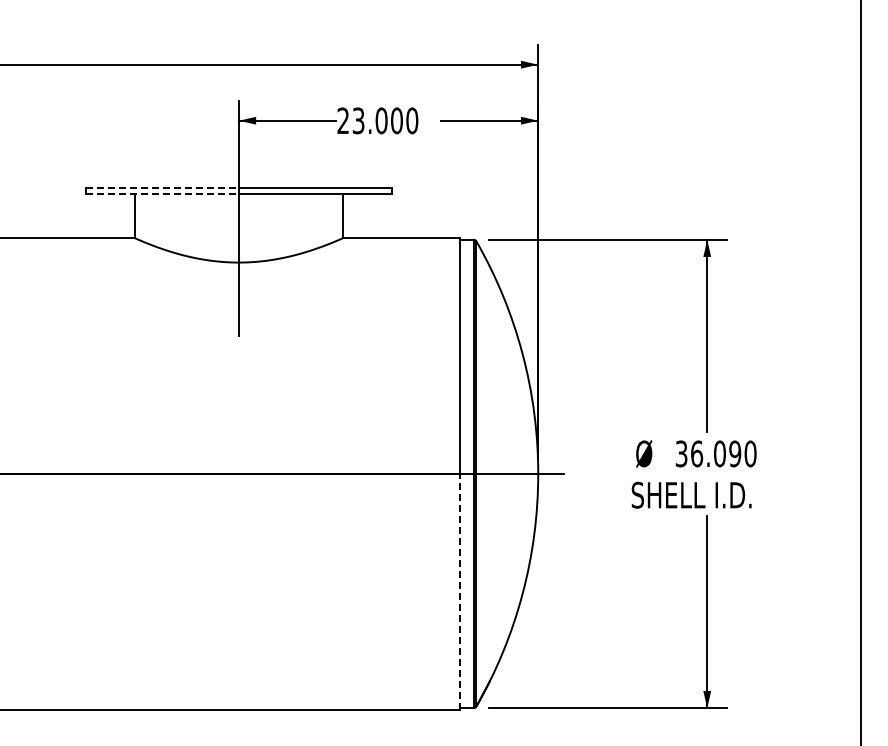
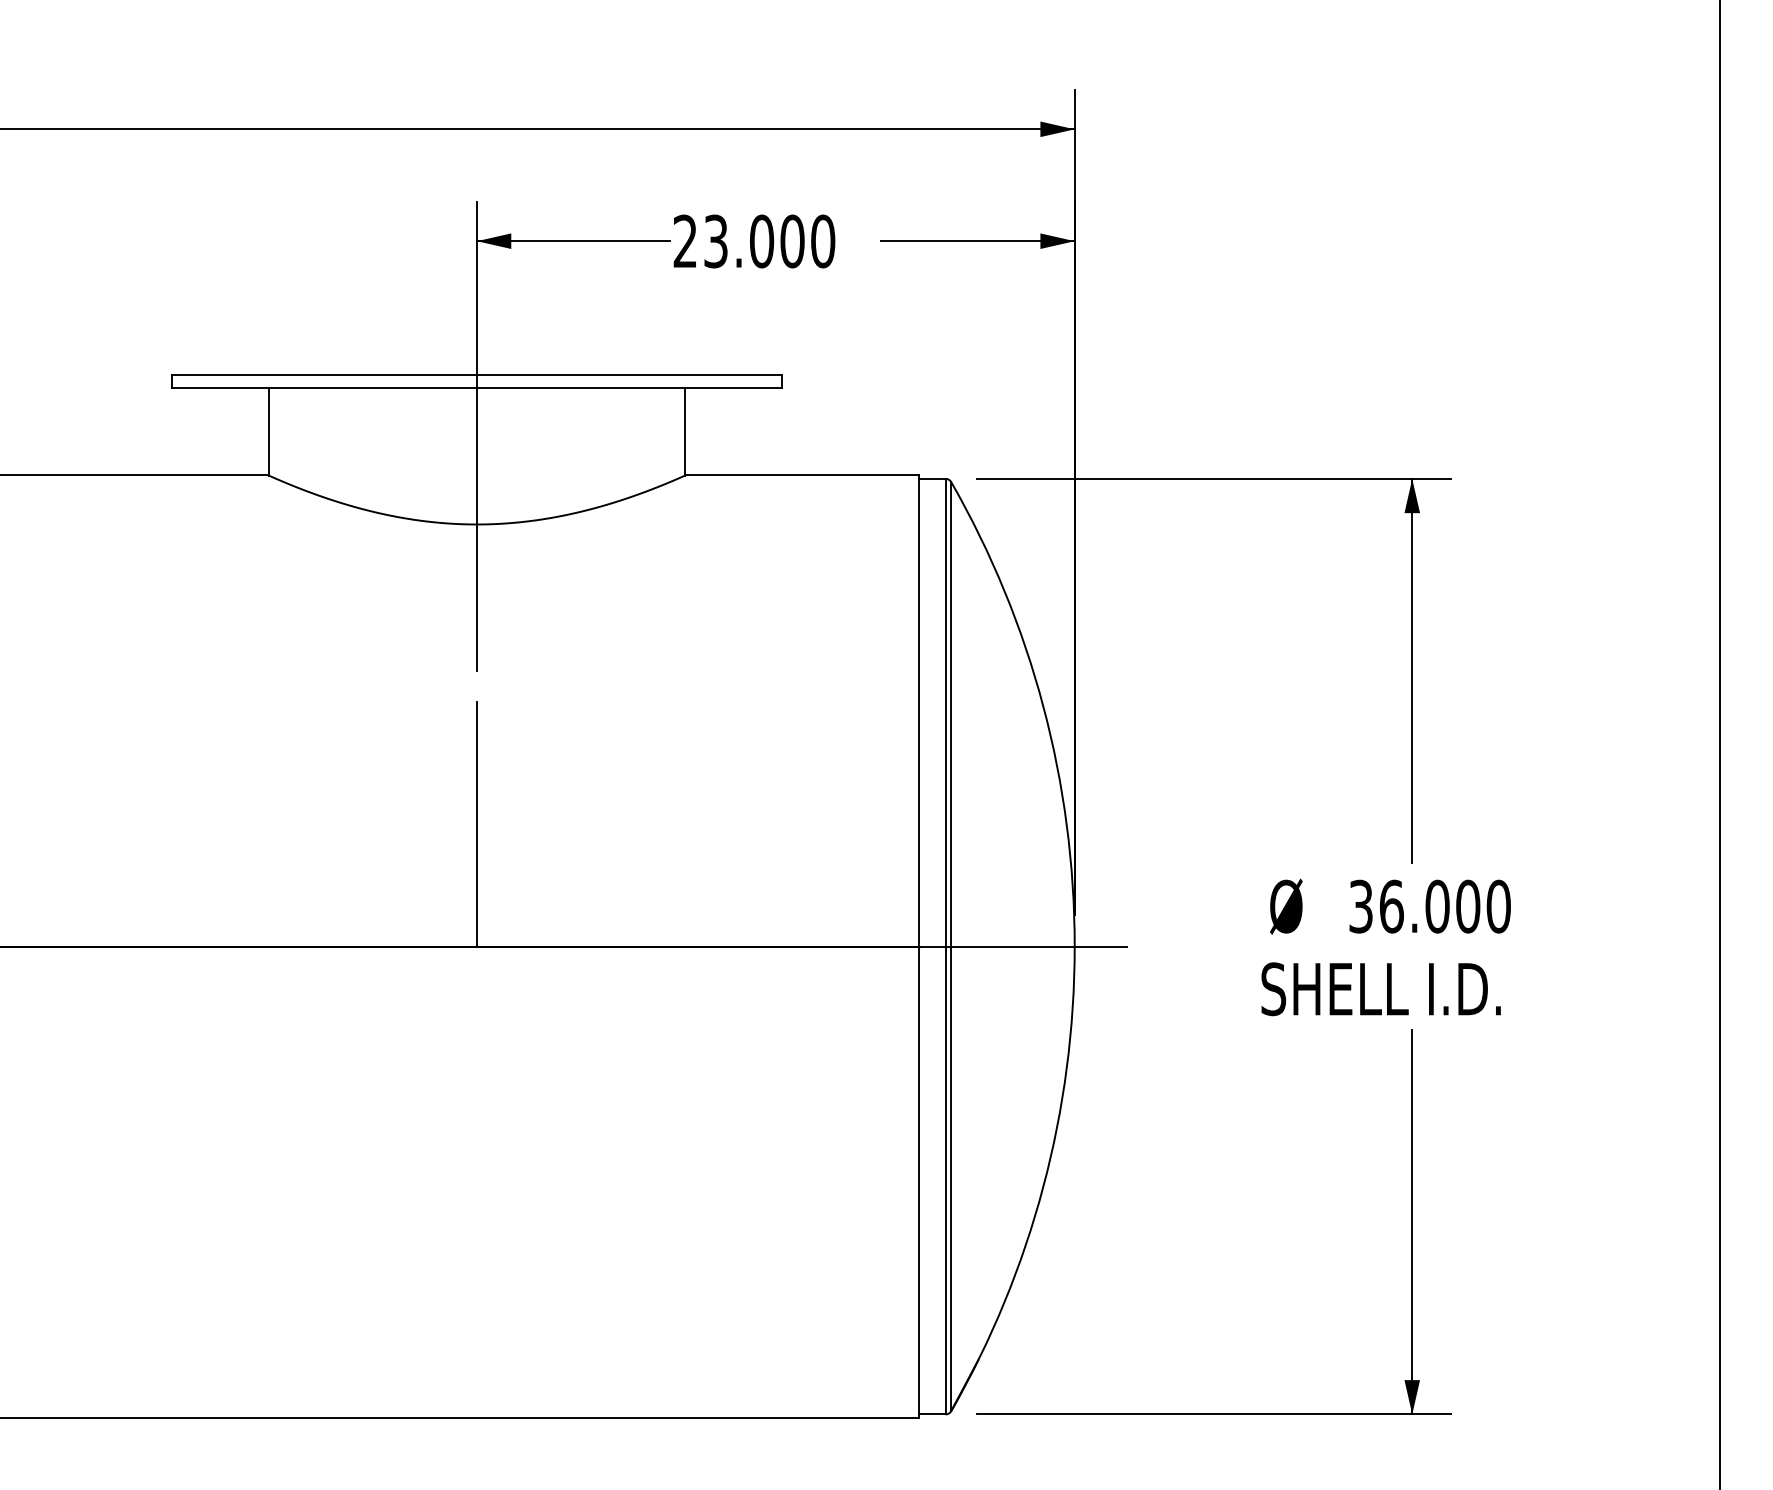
line: (162, 187) -> (324, 374), dashed -> solid
line: (162, 194) -> (324, 388), dashed -> solid
line: (238, 412) -> (476, 823), added
text: (735, 453) -> (1468, 905), 36.090 -> 36.000
line: (460, 591) -> (919, 1181), dashed -> solid

